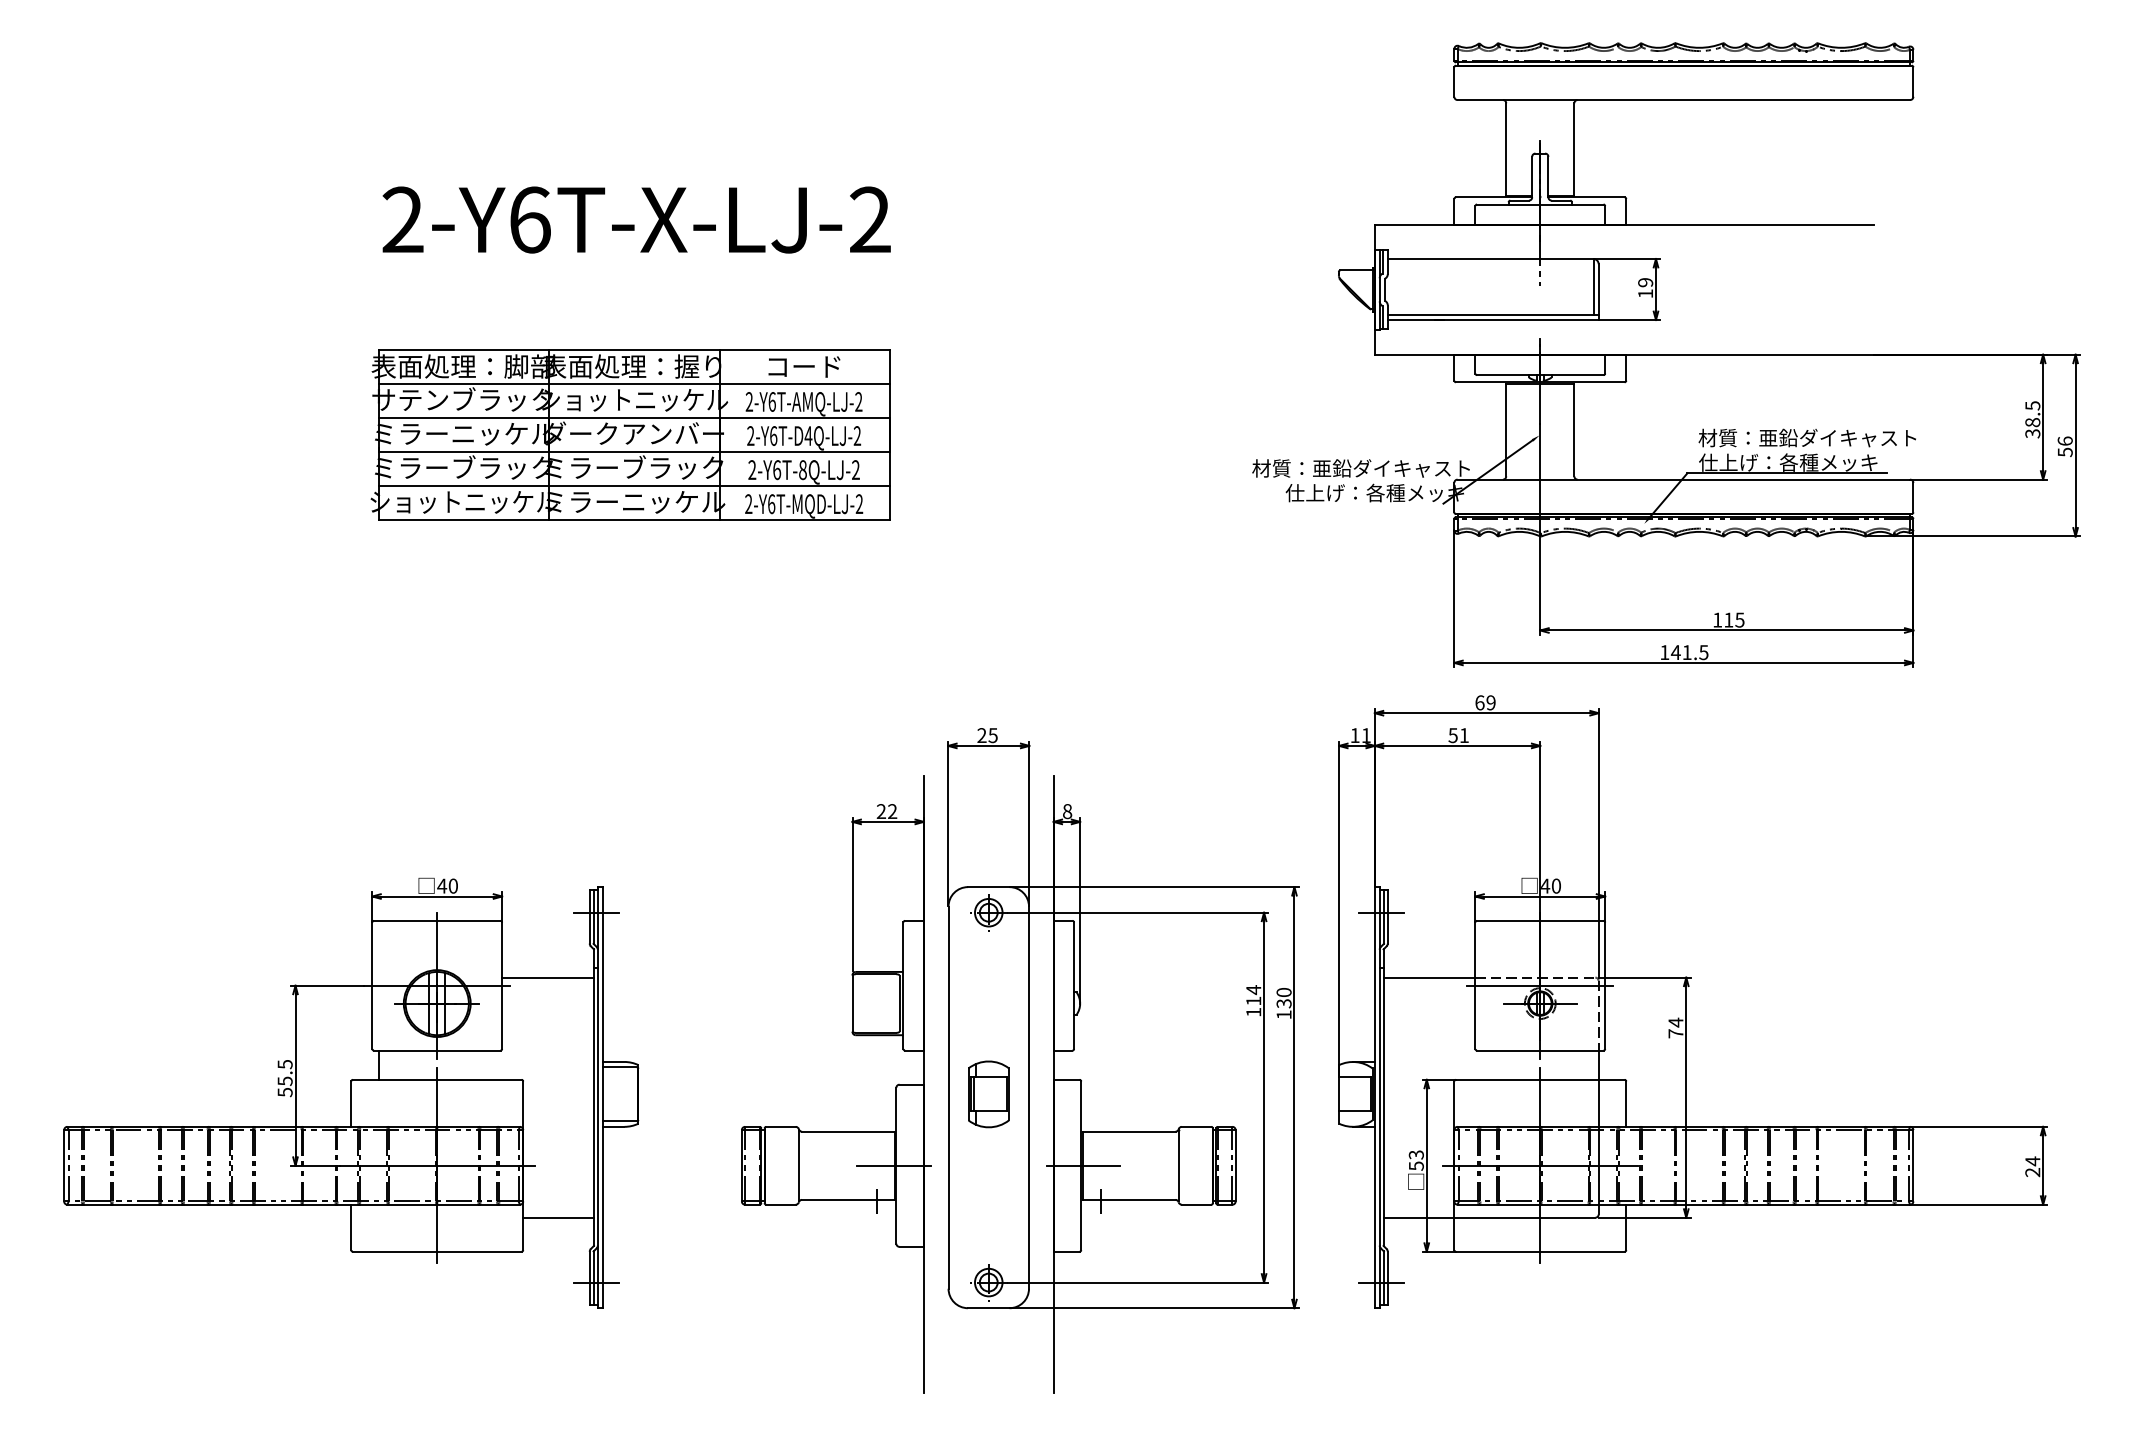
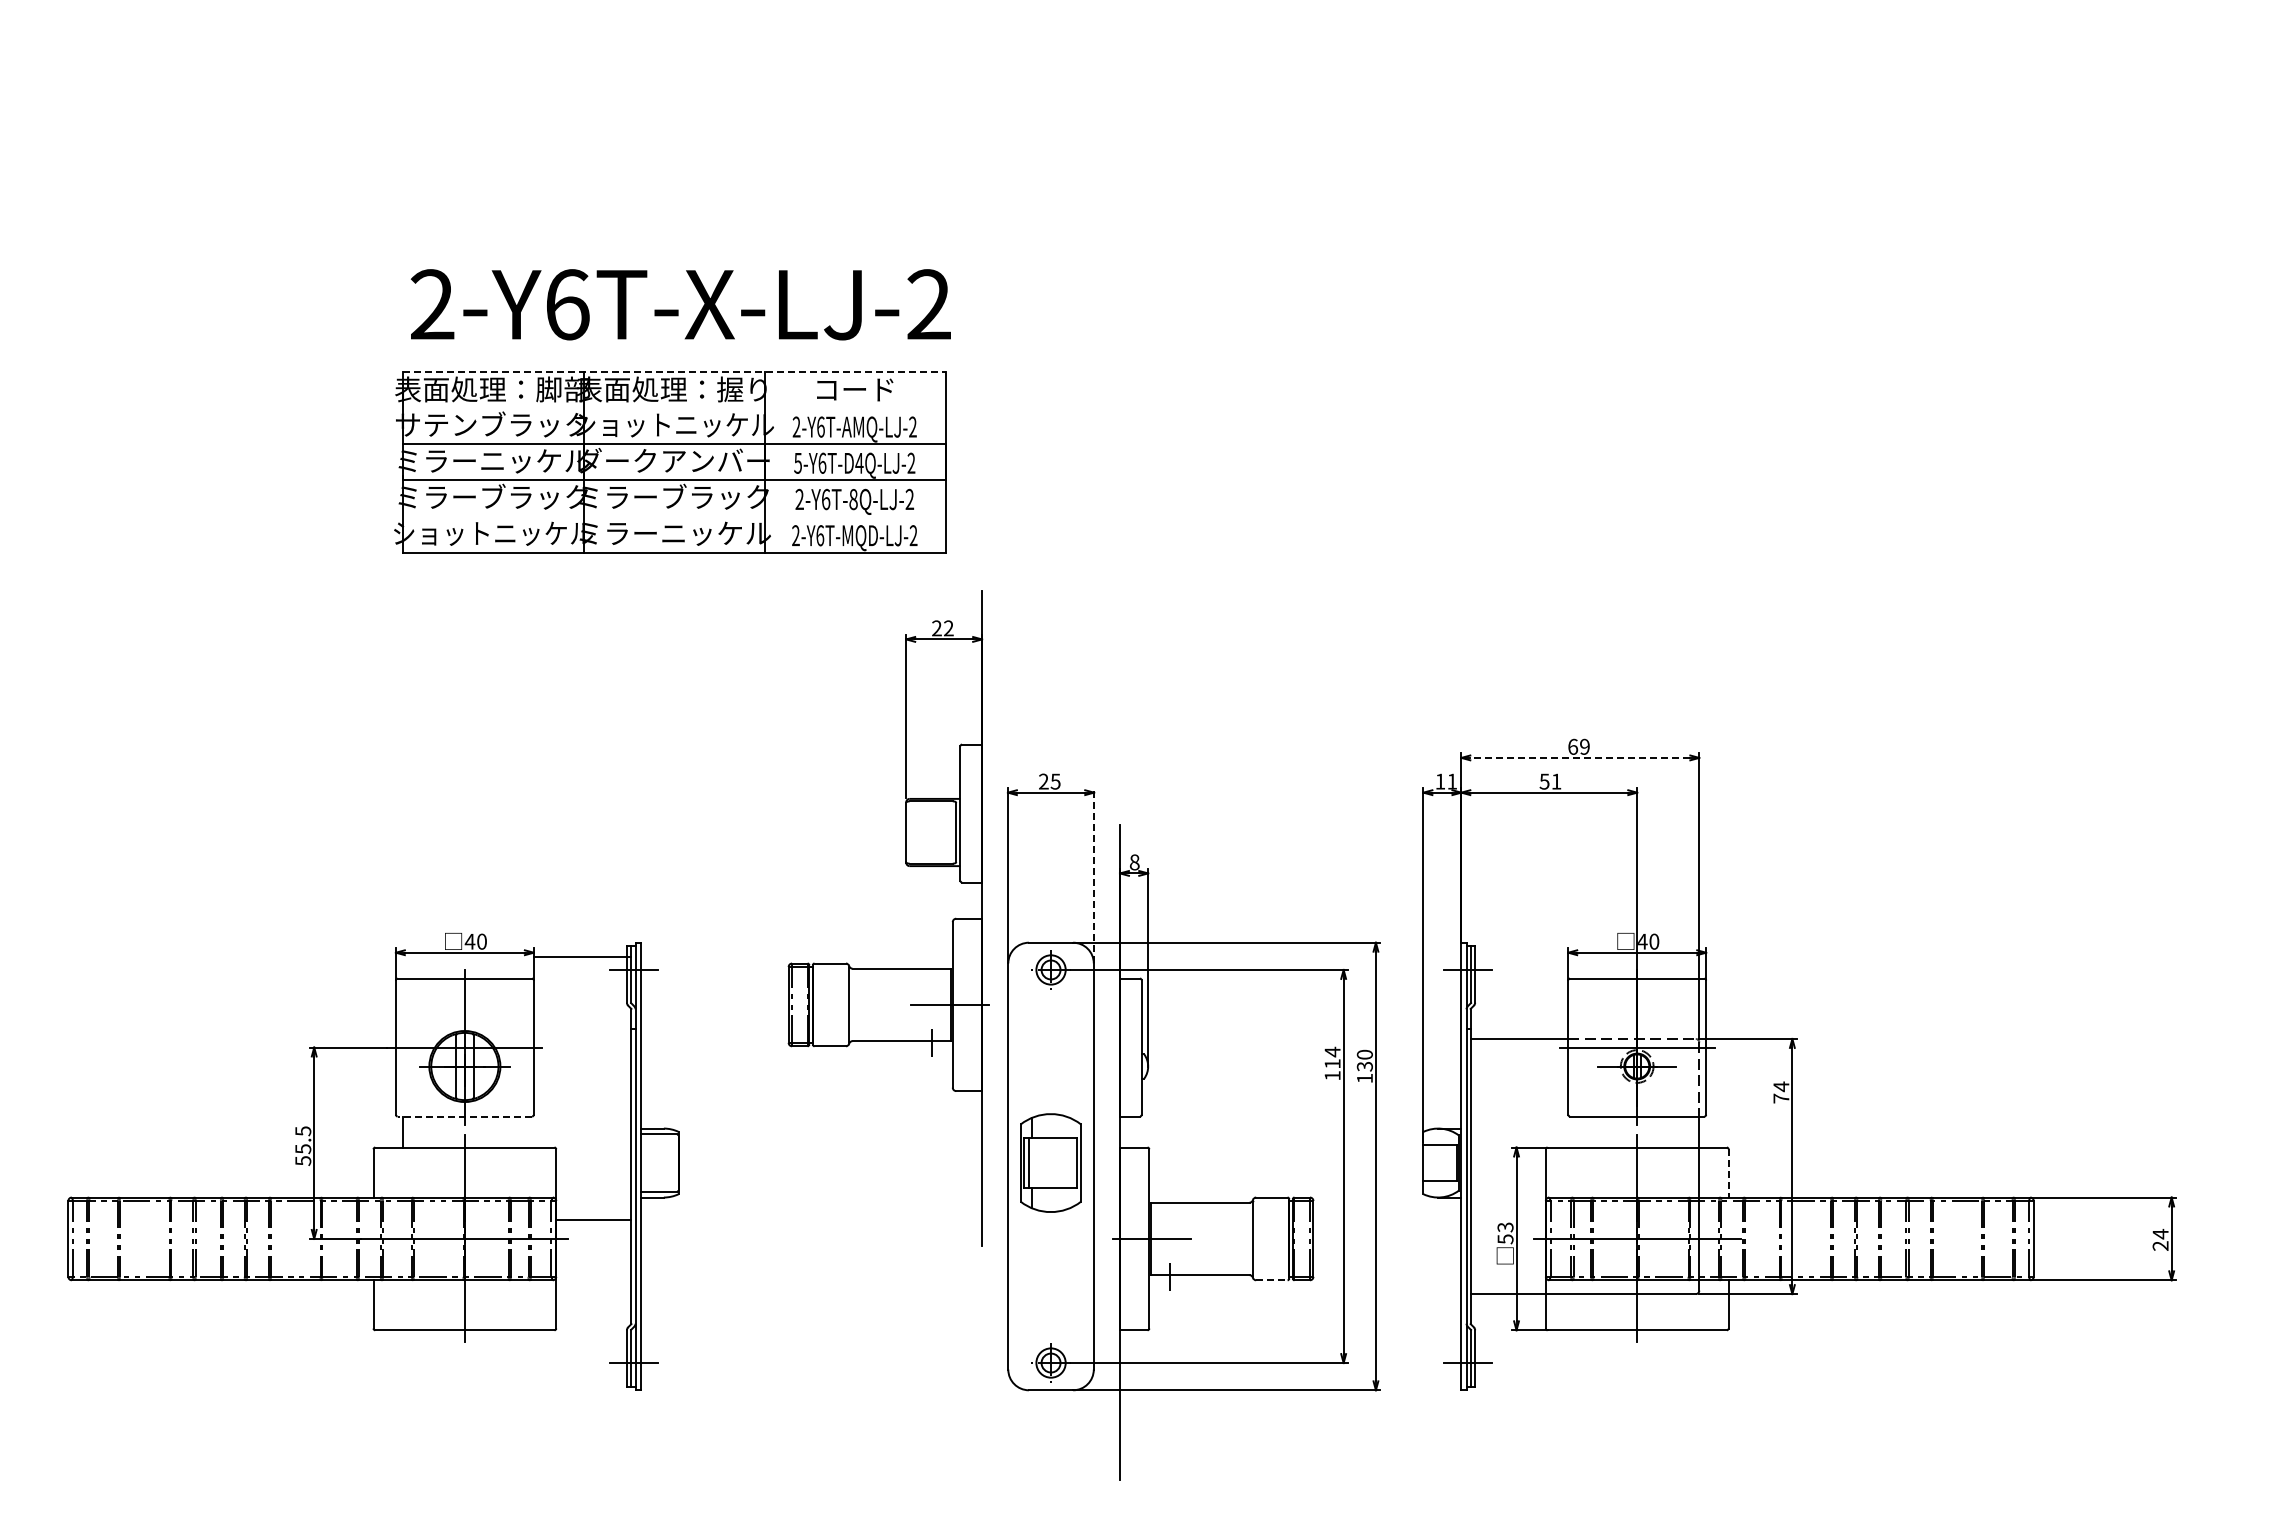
text: (636, 219) -> (680, 304), moved
line: (634, 349) -> (674, 371), solid -> dashed
part: (1666, 354) -> (1771, 376), removed
line: (633, 383) -> (673, 407), removed
text: (750, 435) -> (797, 462), 2-Y6T-D4Q-LJ-2 -> 5-Y6T-D4Q-LJ-2
line: (633, 486) -> (673, 516), removed
line: (1486, 712) -> (1580, 757), solid -> dashed
line: (1029, 823) -> (1094, 875), solid -> dashed
line: (547, 977) -> (582, 956), moved
line: (436, 1050) -> (464, 1116), solid -> dashed
part: (989, 1093) -> (1051, 1162), size x1.4
line: (1626, 1104) -> (1728, 1173), solid -> dashed
part: (835, 1131) -> (888, 968), moved
line: (1196, 1204) -> (1271, 1280), solid -> dashed
line: (558, 1218) -> (593, 1220), moved

